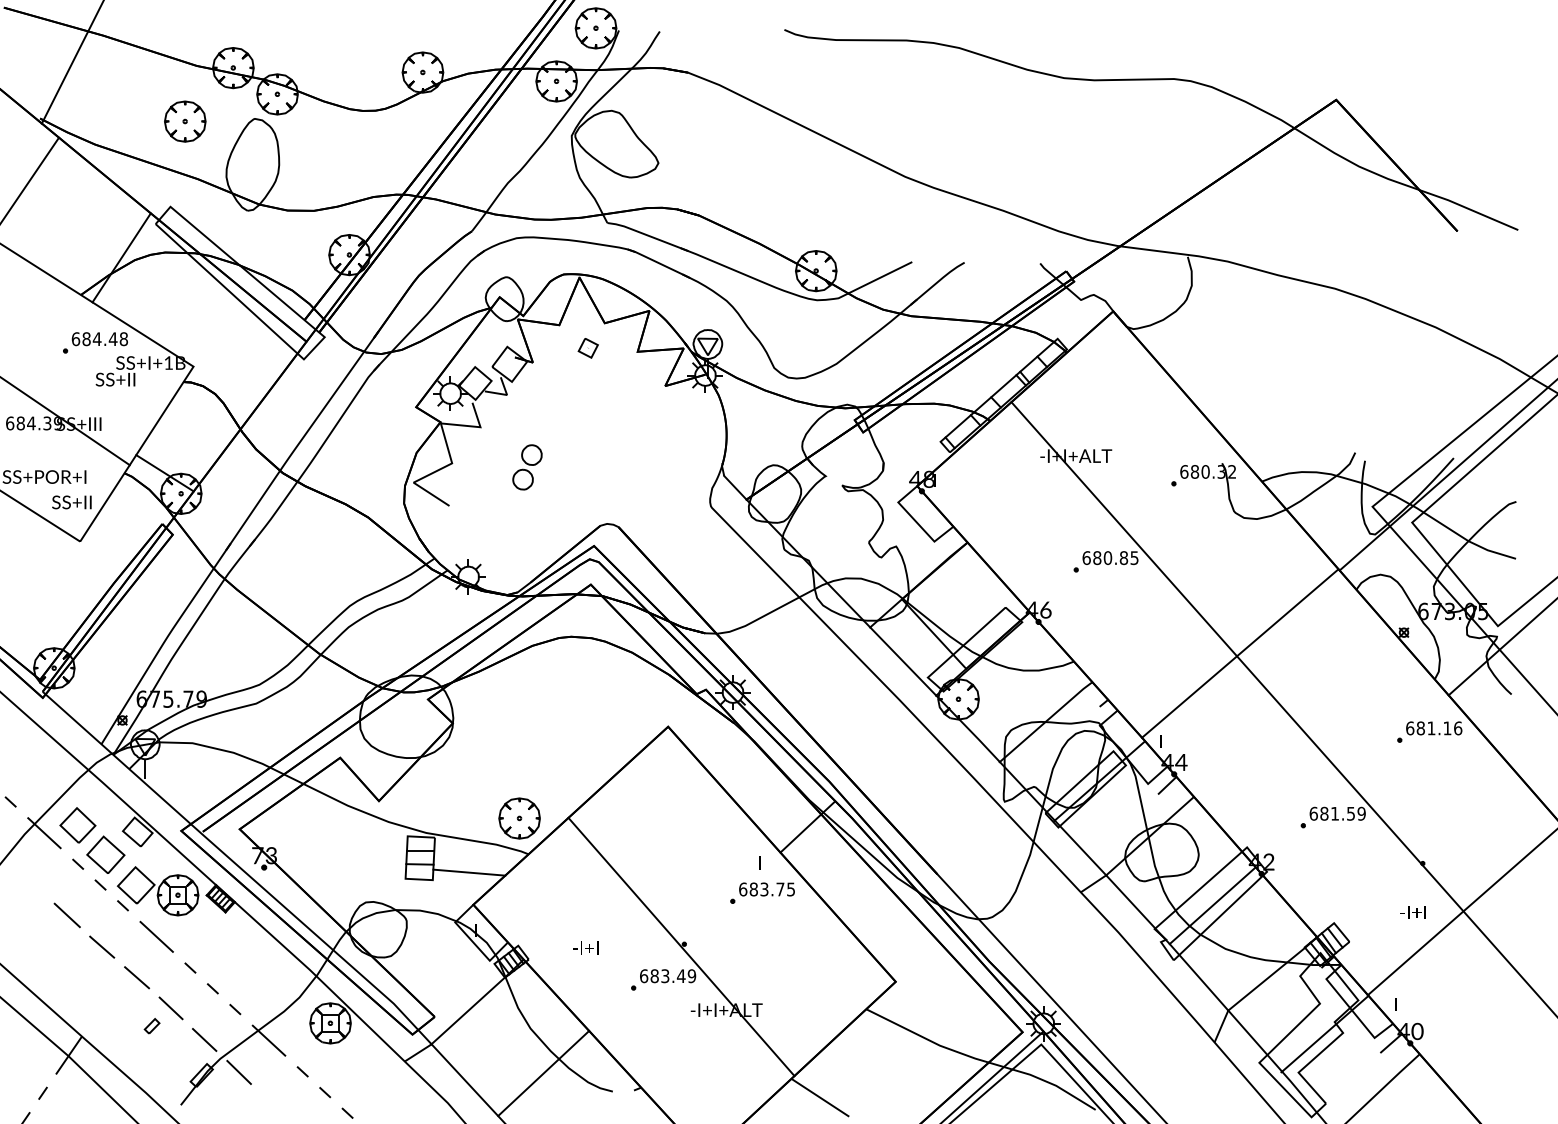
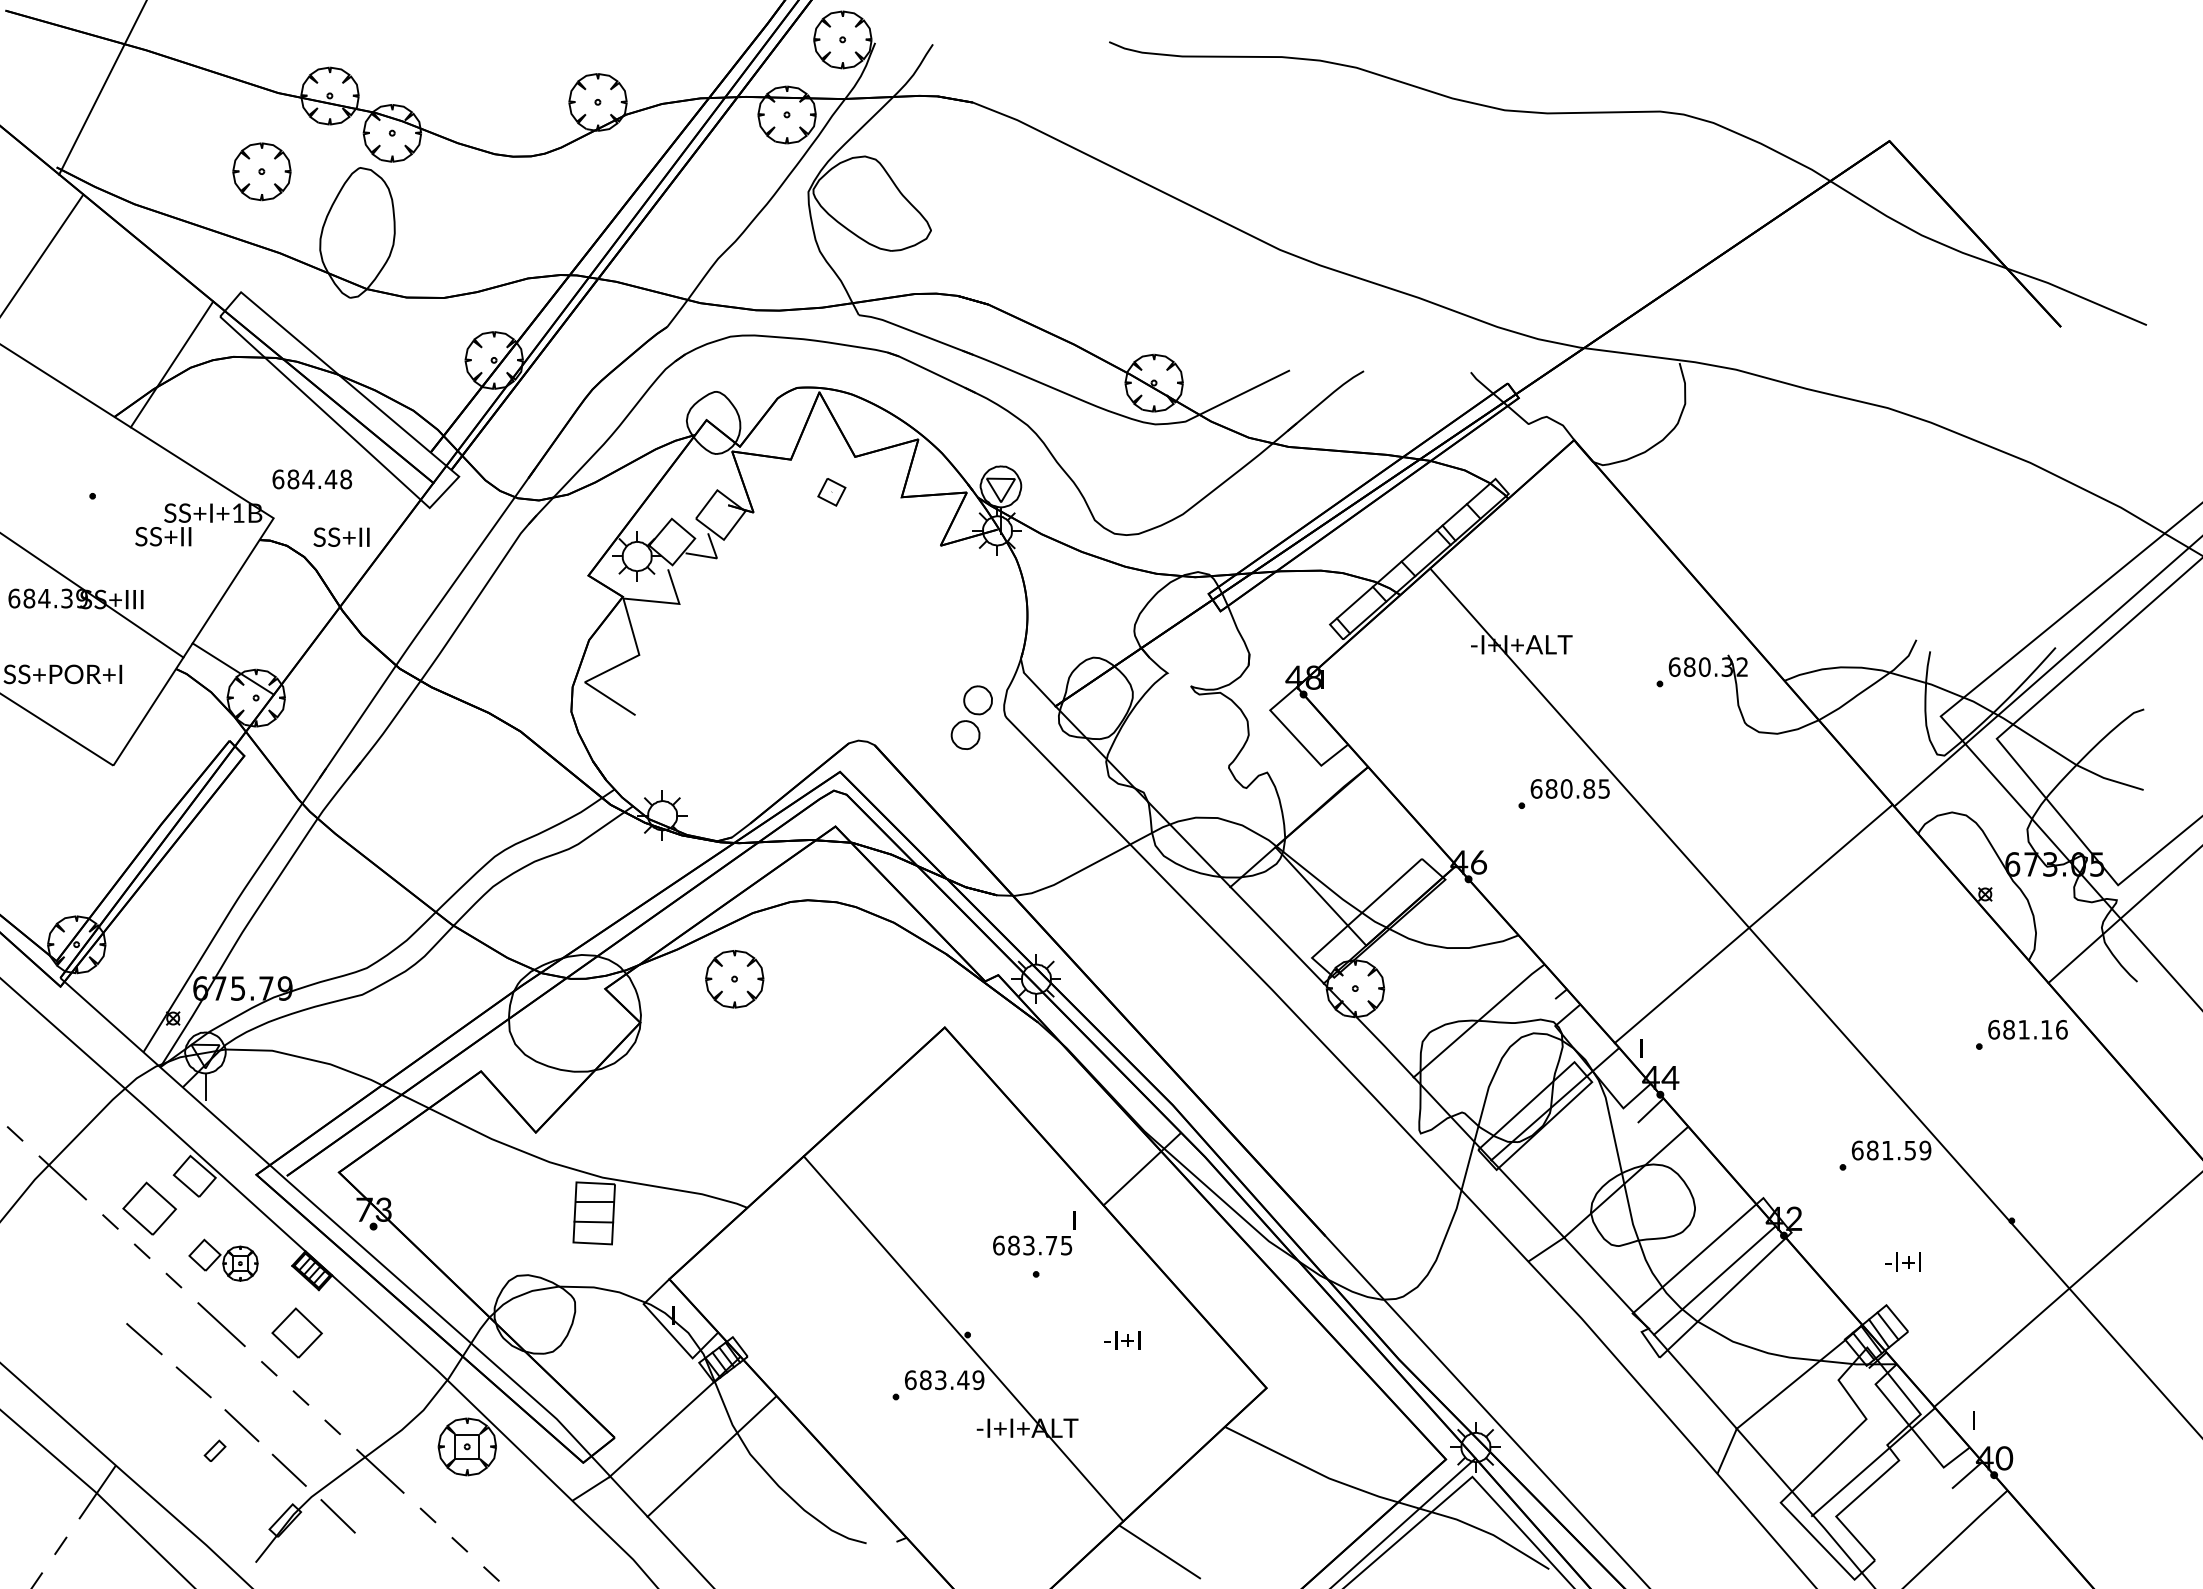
text: (100, 339) -> (312, 479), moved
part: (527, 467) -> (971, 717), moved
text: (71, 501) -> (341, 536), moved
part: (519, 818) -> (734, 979), moved
part: (77, 825) -> (296, 1332), moved
line: (469, 872) -> (663, 1233), removed
text: (766, 889) -> (1032, 1245), moved
part: (158, 891) -> (223, 1260), size x0.6
text: (1412, 912) -> (1902, 1261), moved
line: (66, 914) -> (94, 1293), removed
text: (585, 948) -> (1122, 1340), moved
line: (543, 1073) -> (711, 1456), moved

